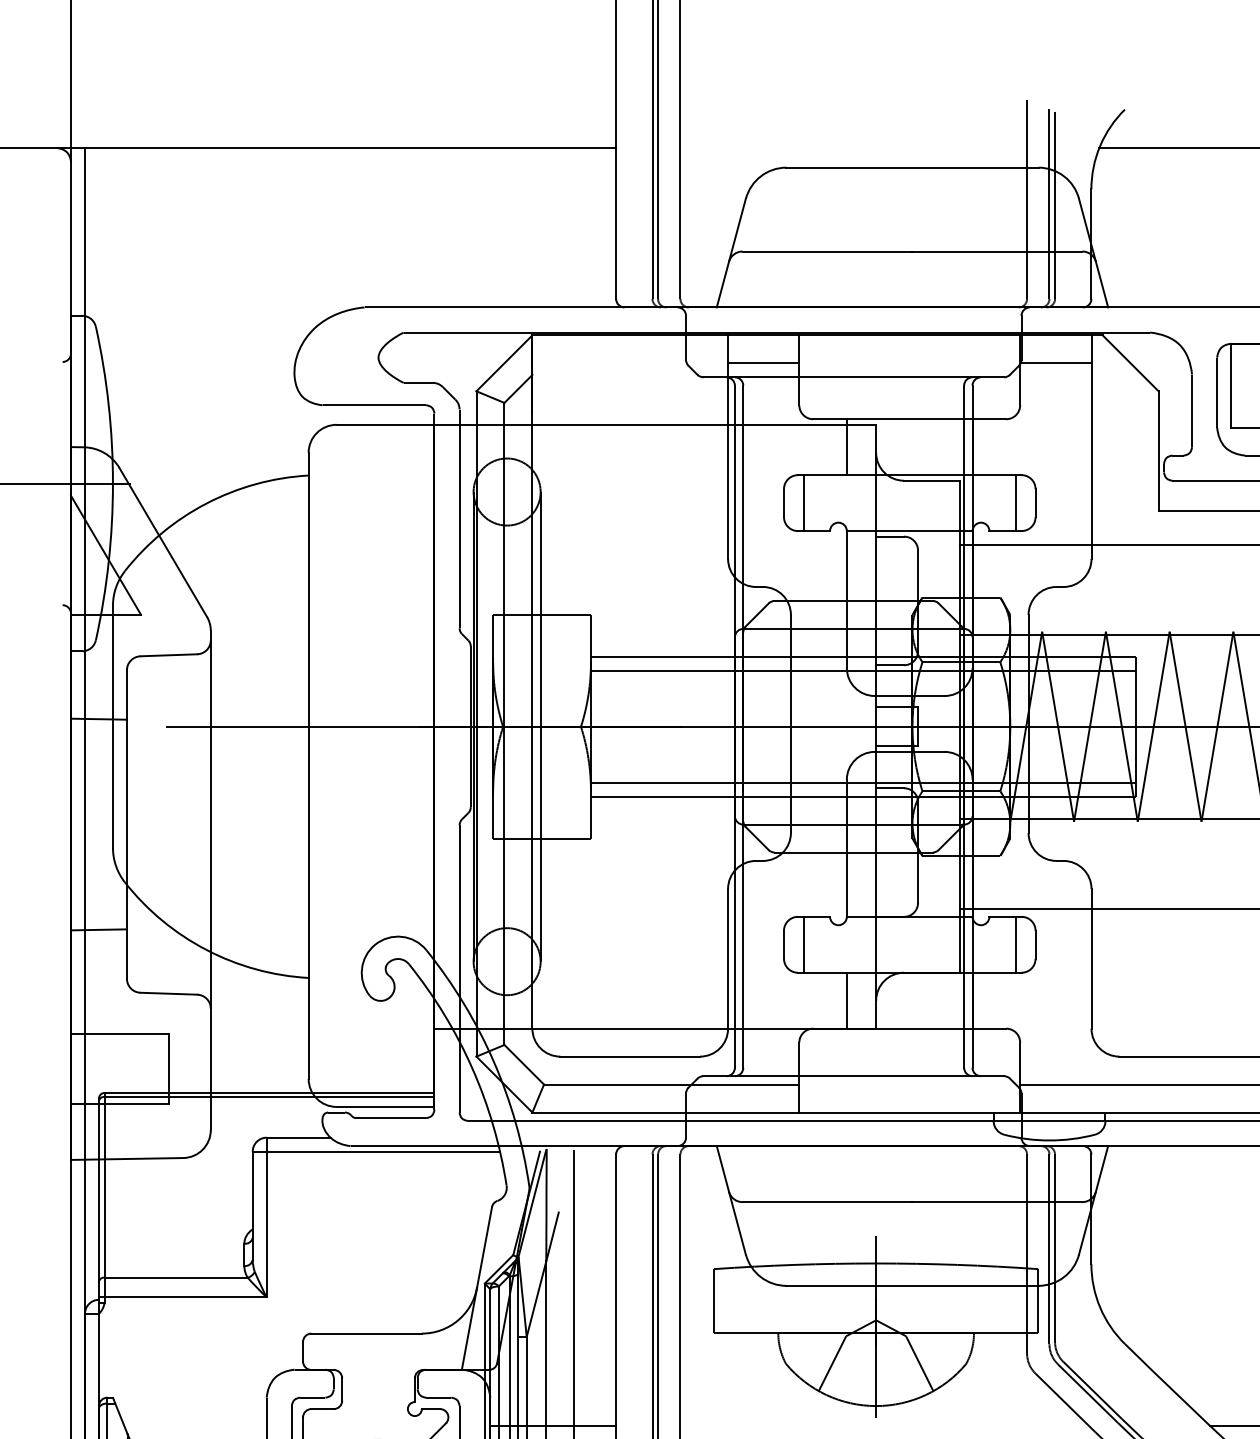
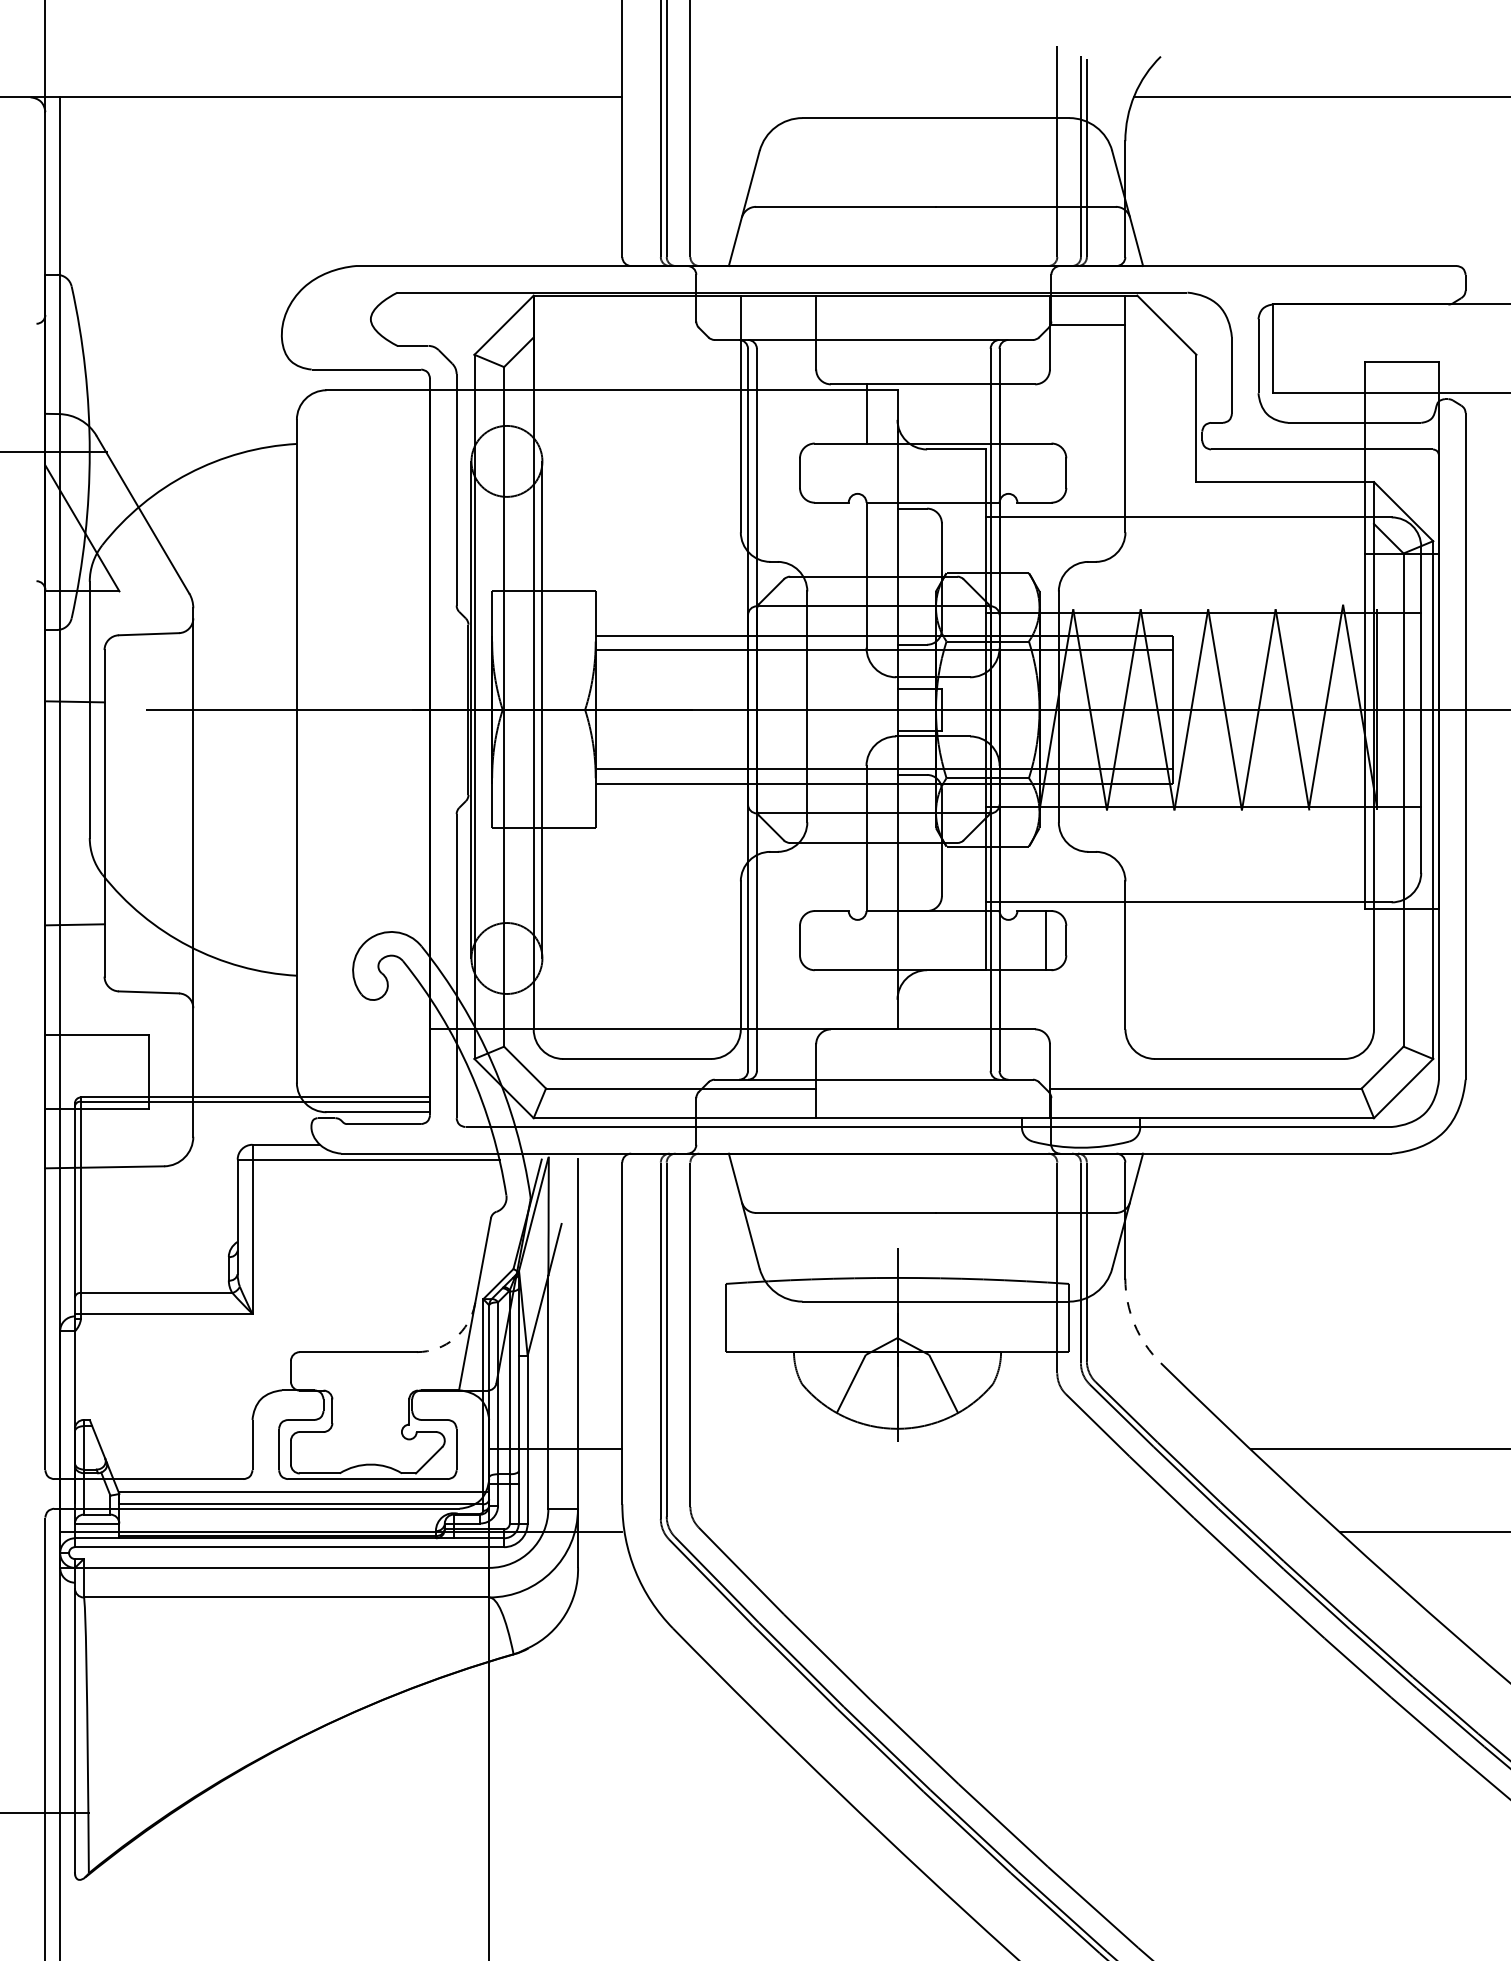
line: (763, 363) -> (778, 325), removed
line: (803, 502) -> (820, 472), removed
line: (1015, 502) -> (1045, 472), removed
line: (803, 944) -> (820, 940), removed
line: (846, 1000) -> (866, 999), removed
arc: (1100, 1307) -> (1134, 1324), solid -> dashed
arc: (457, 1320) -> (454, 1338), solid -> dashed

